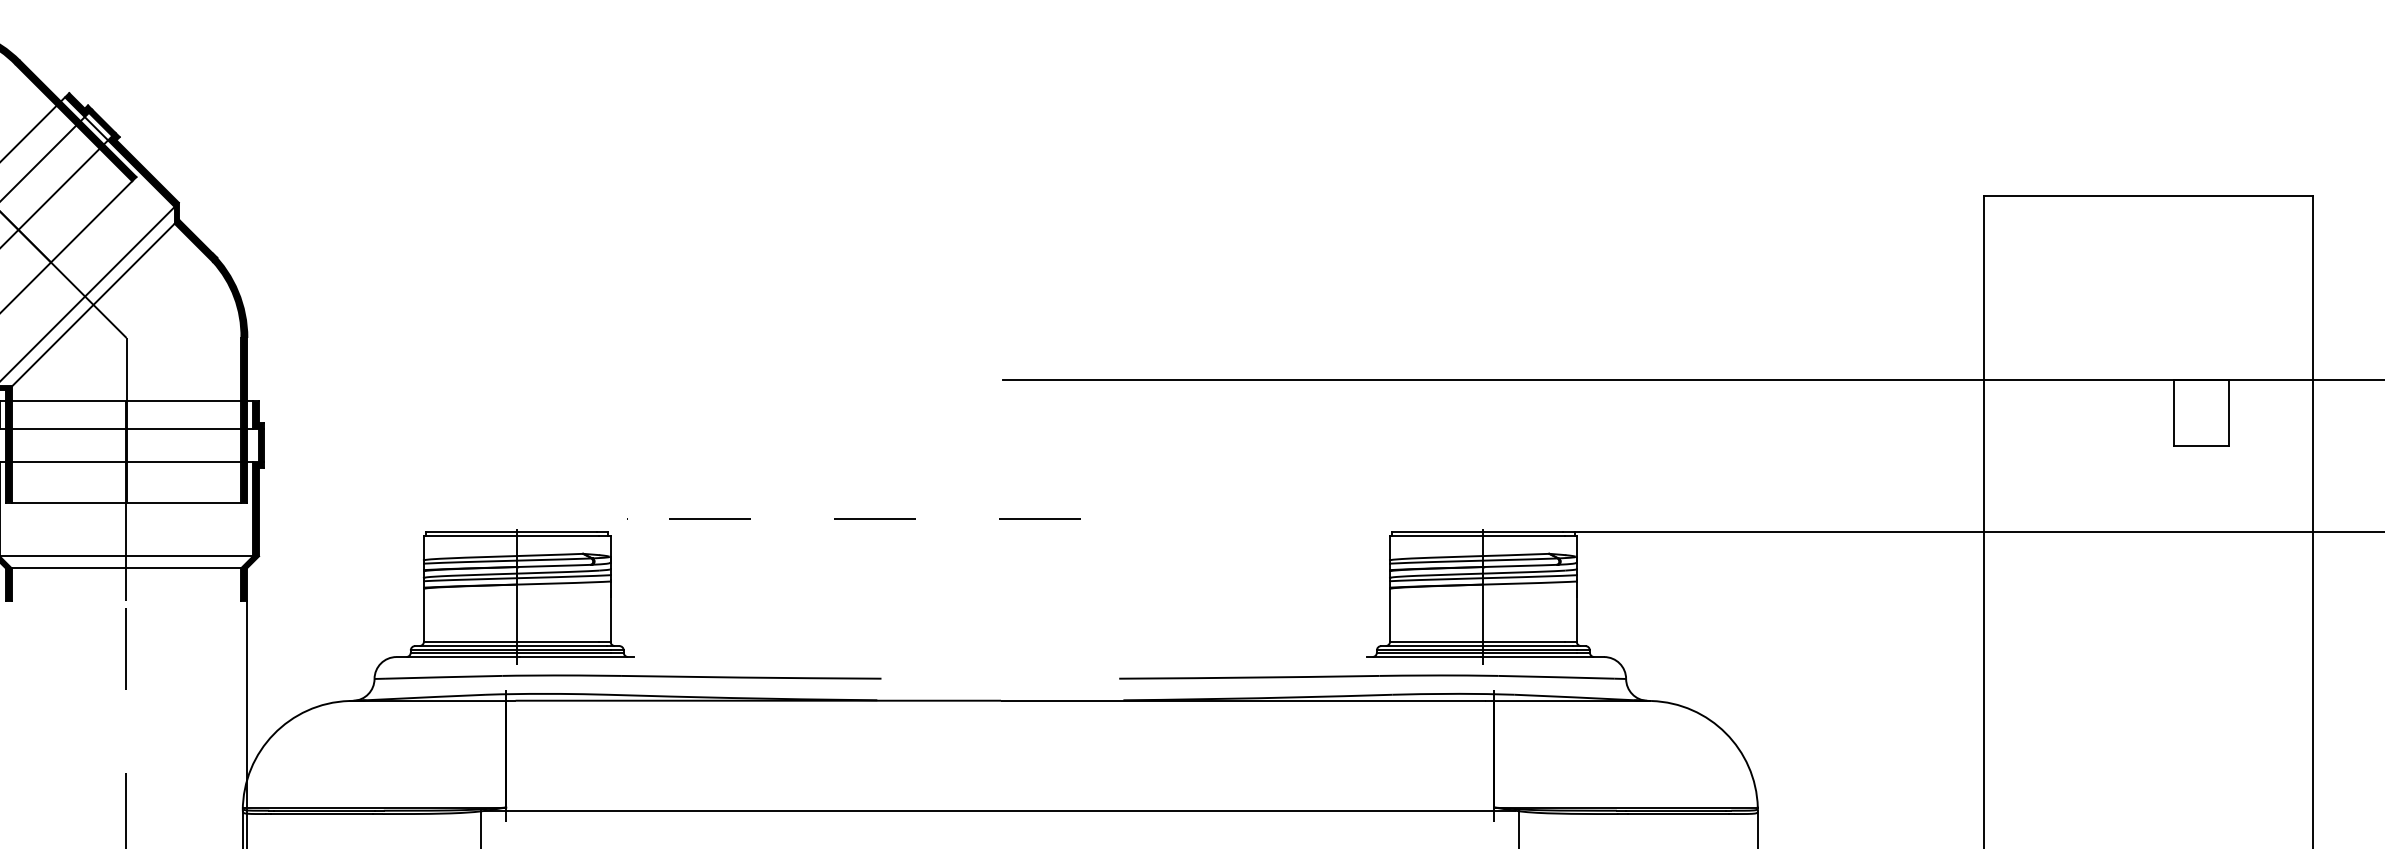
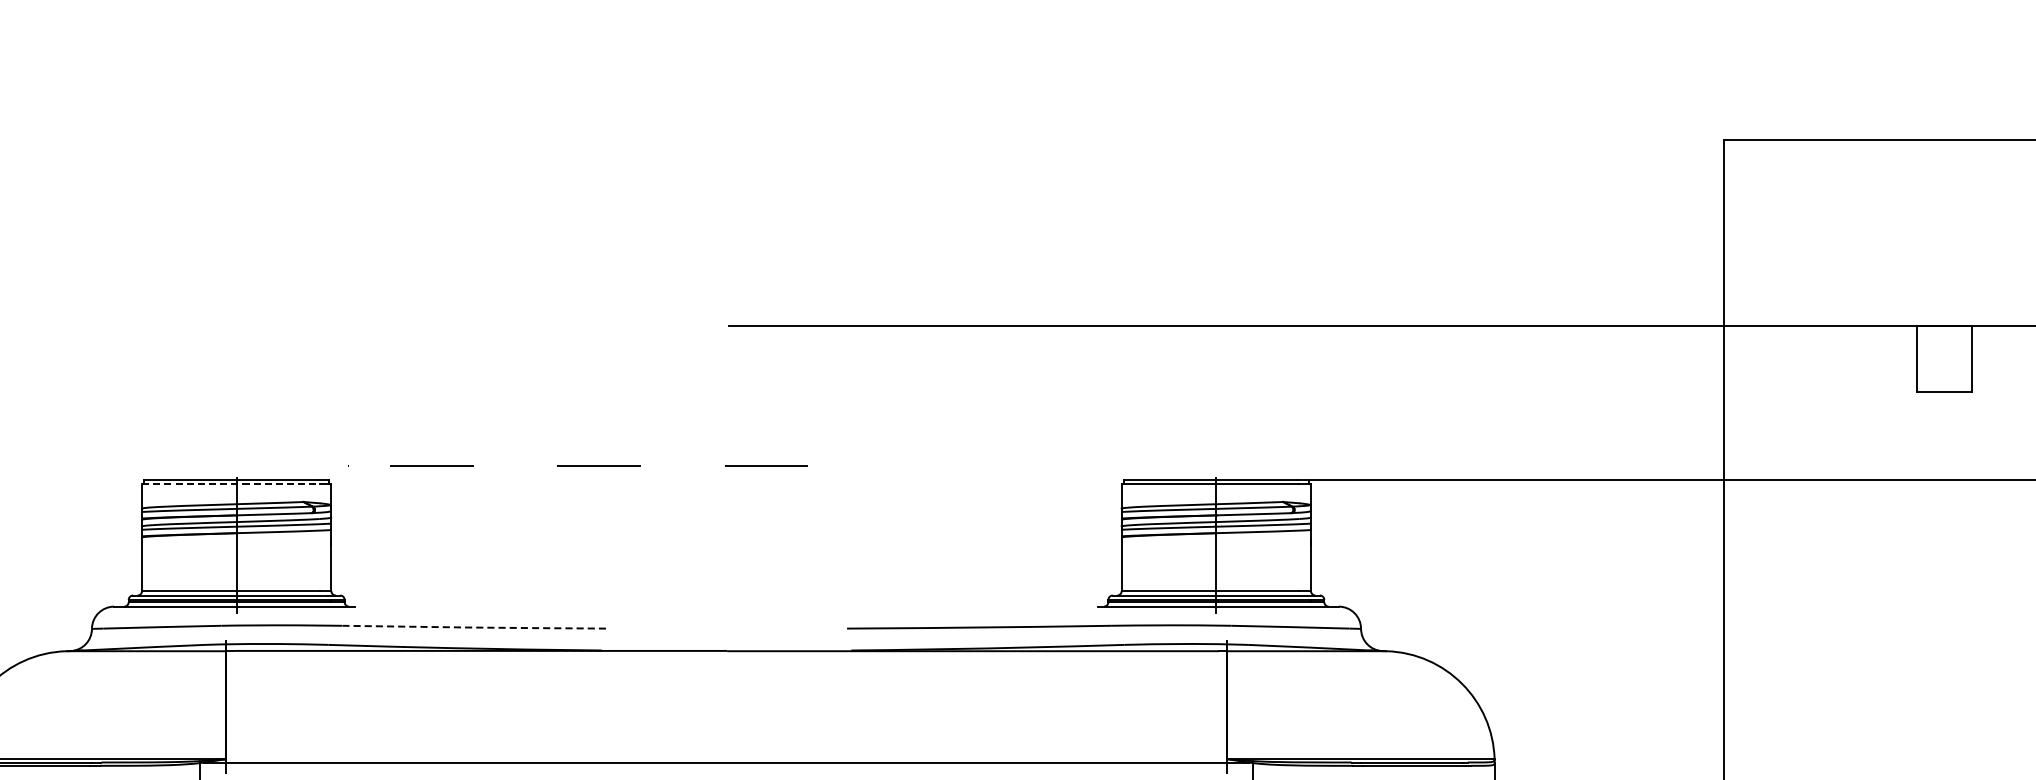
line: (511, 536) -> (230, 484), solid -> dashed
line: (751, 677) -> (474, 627), solid -> dashed

